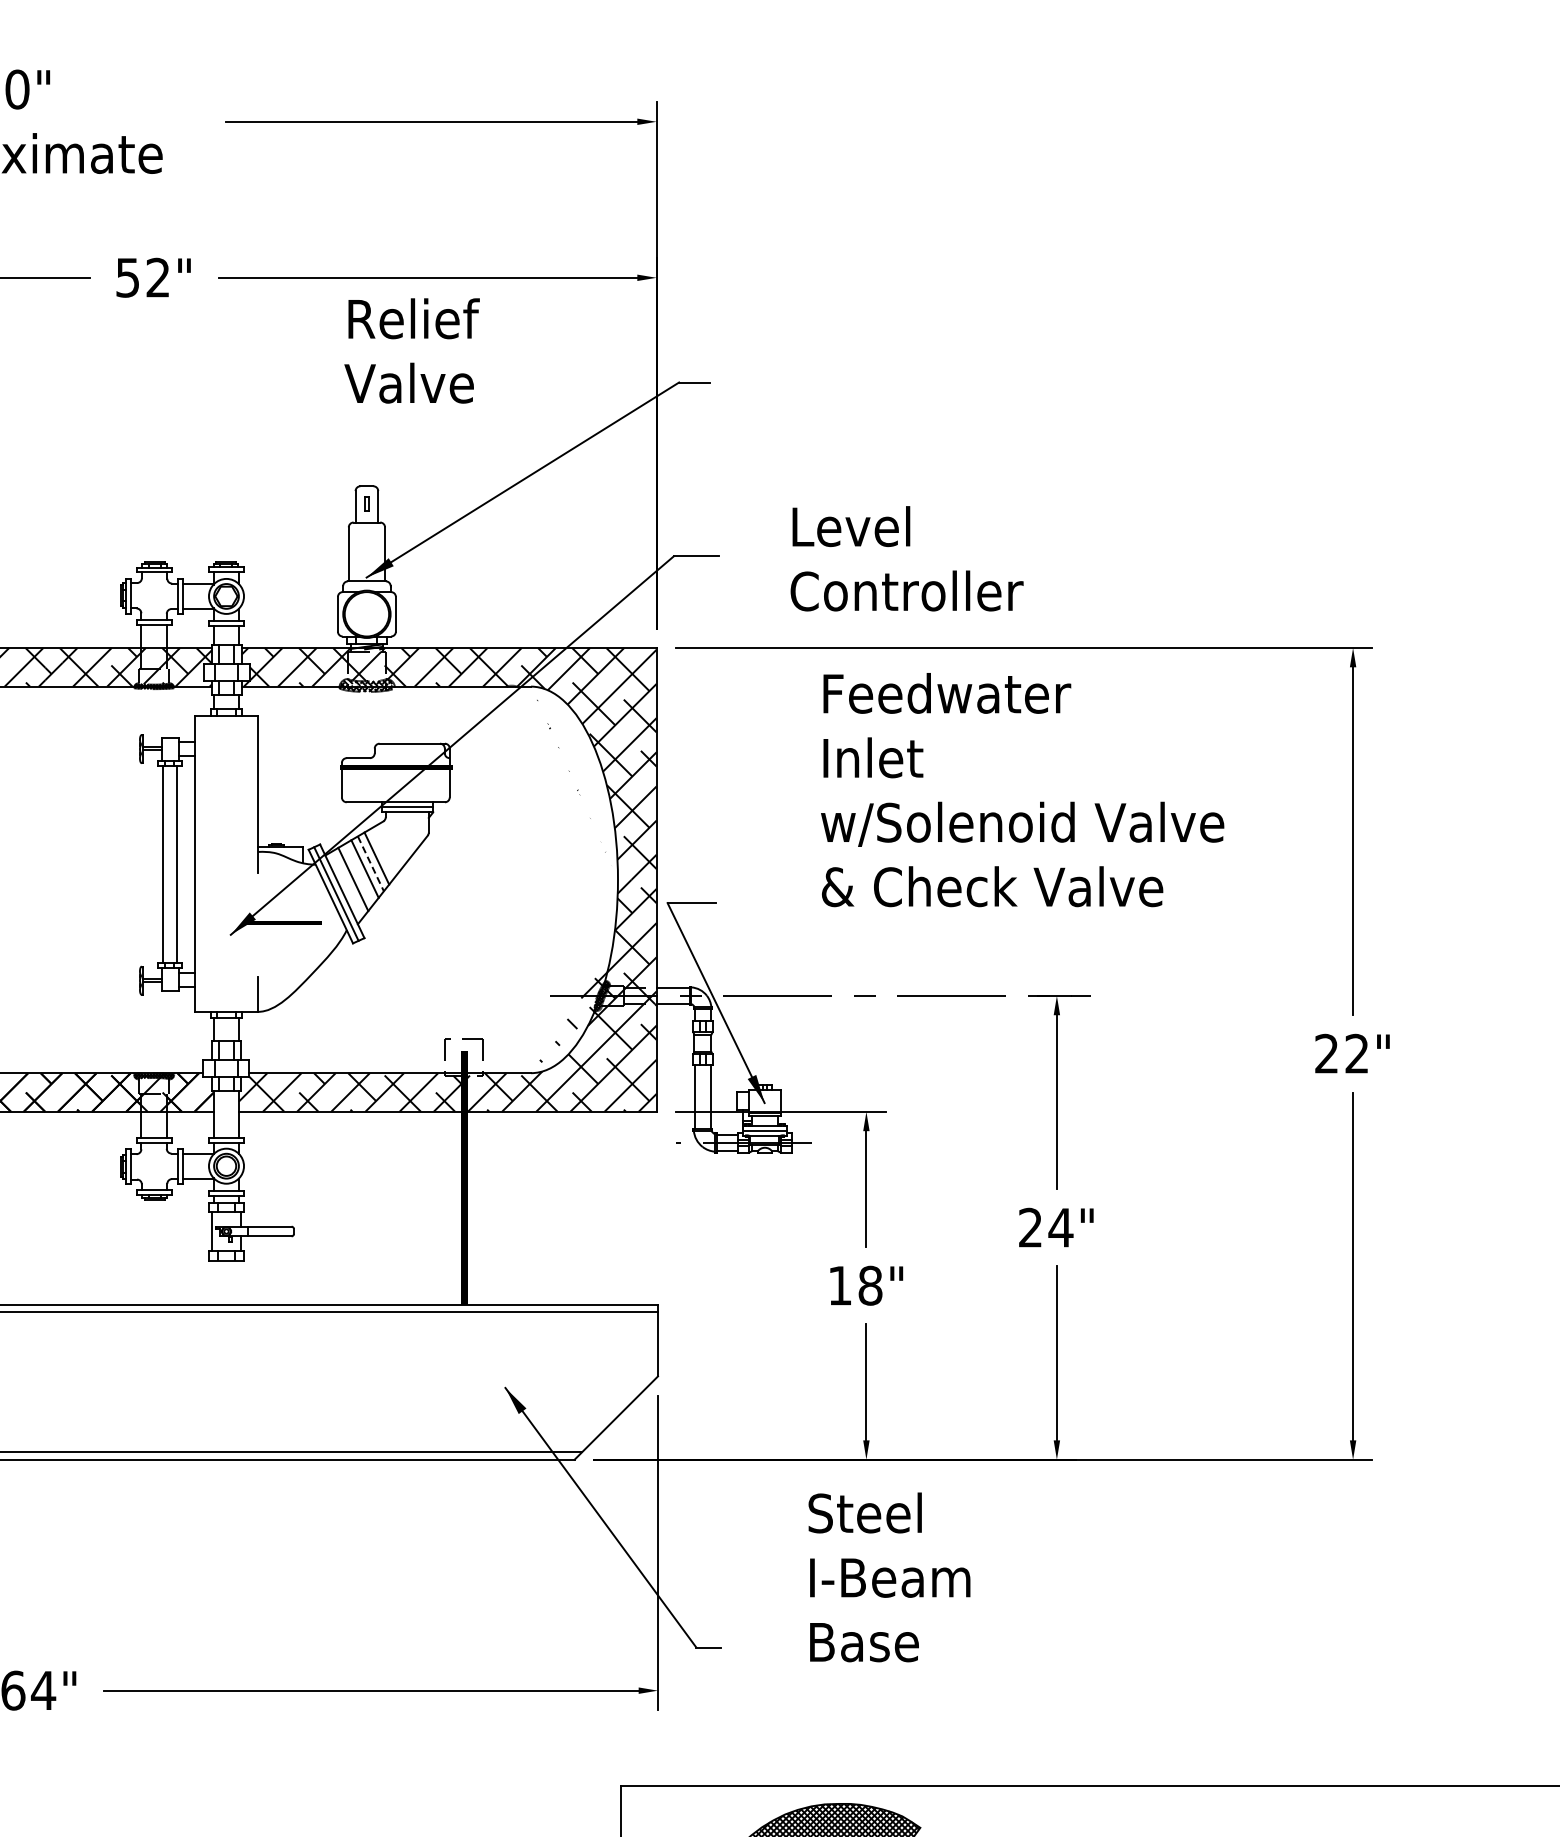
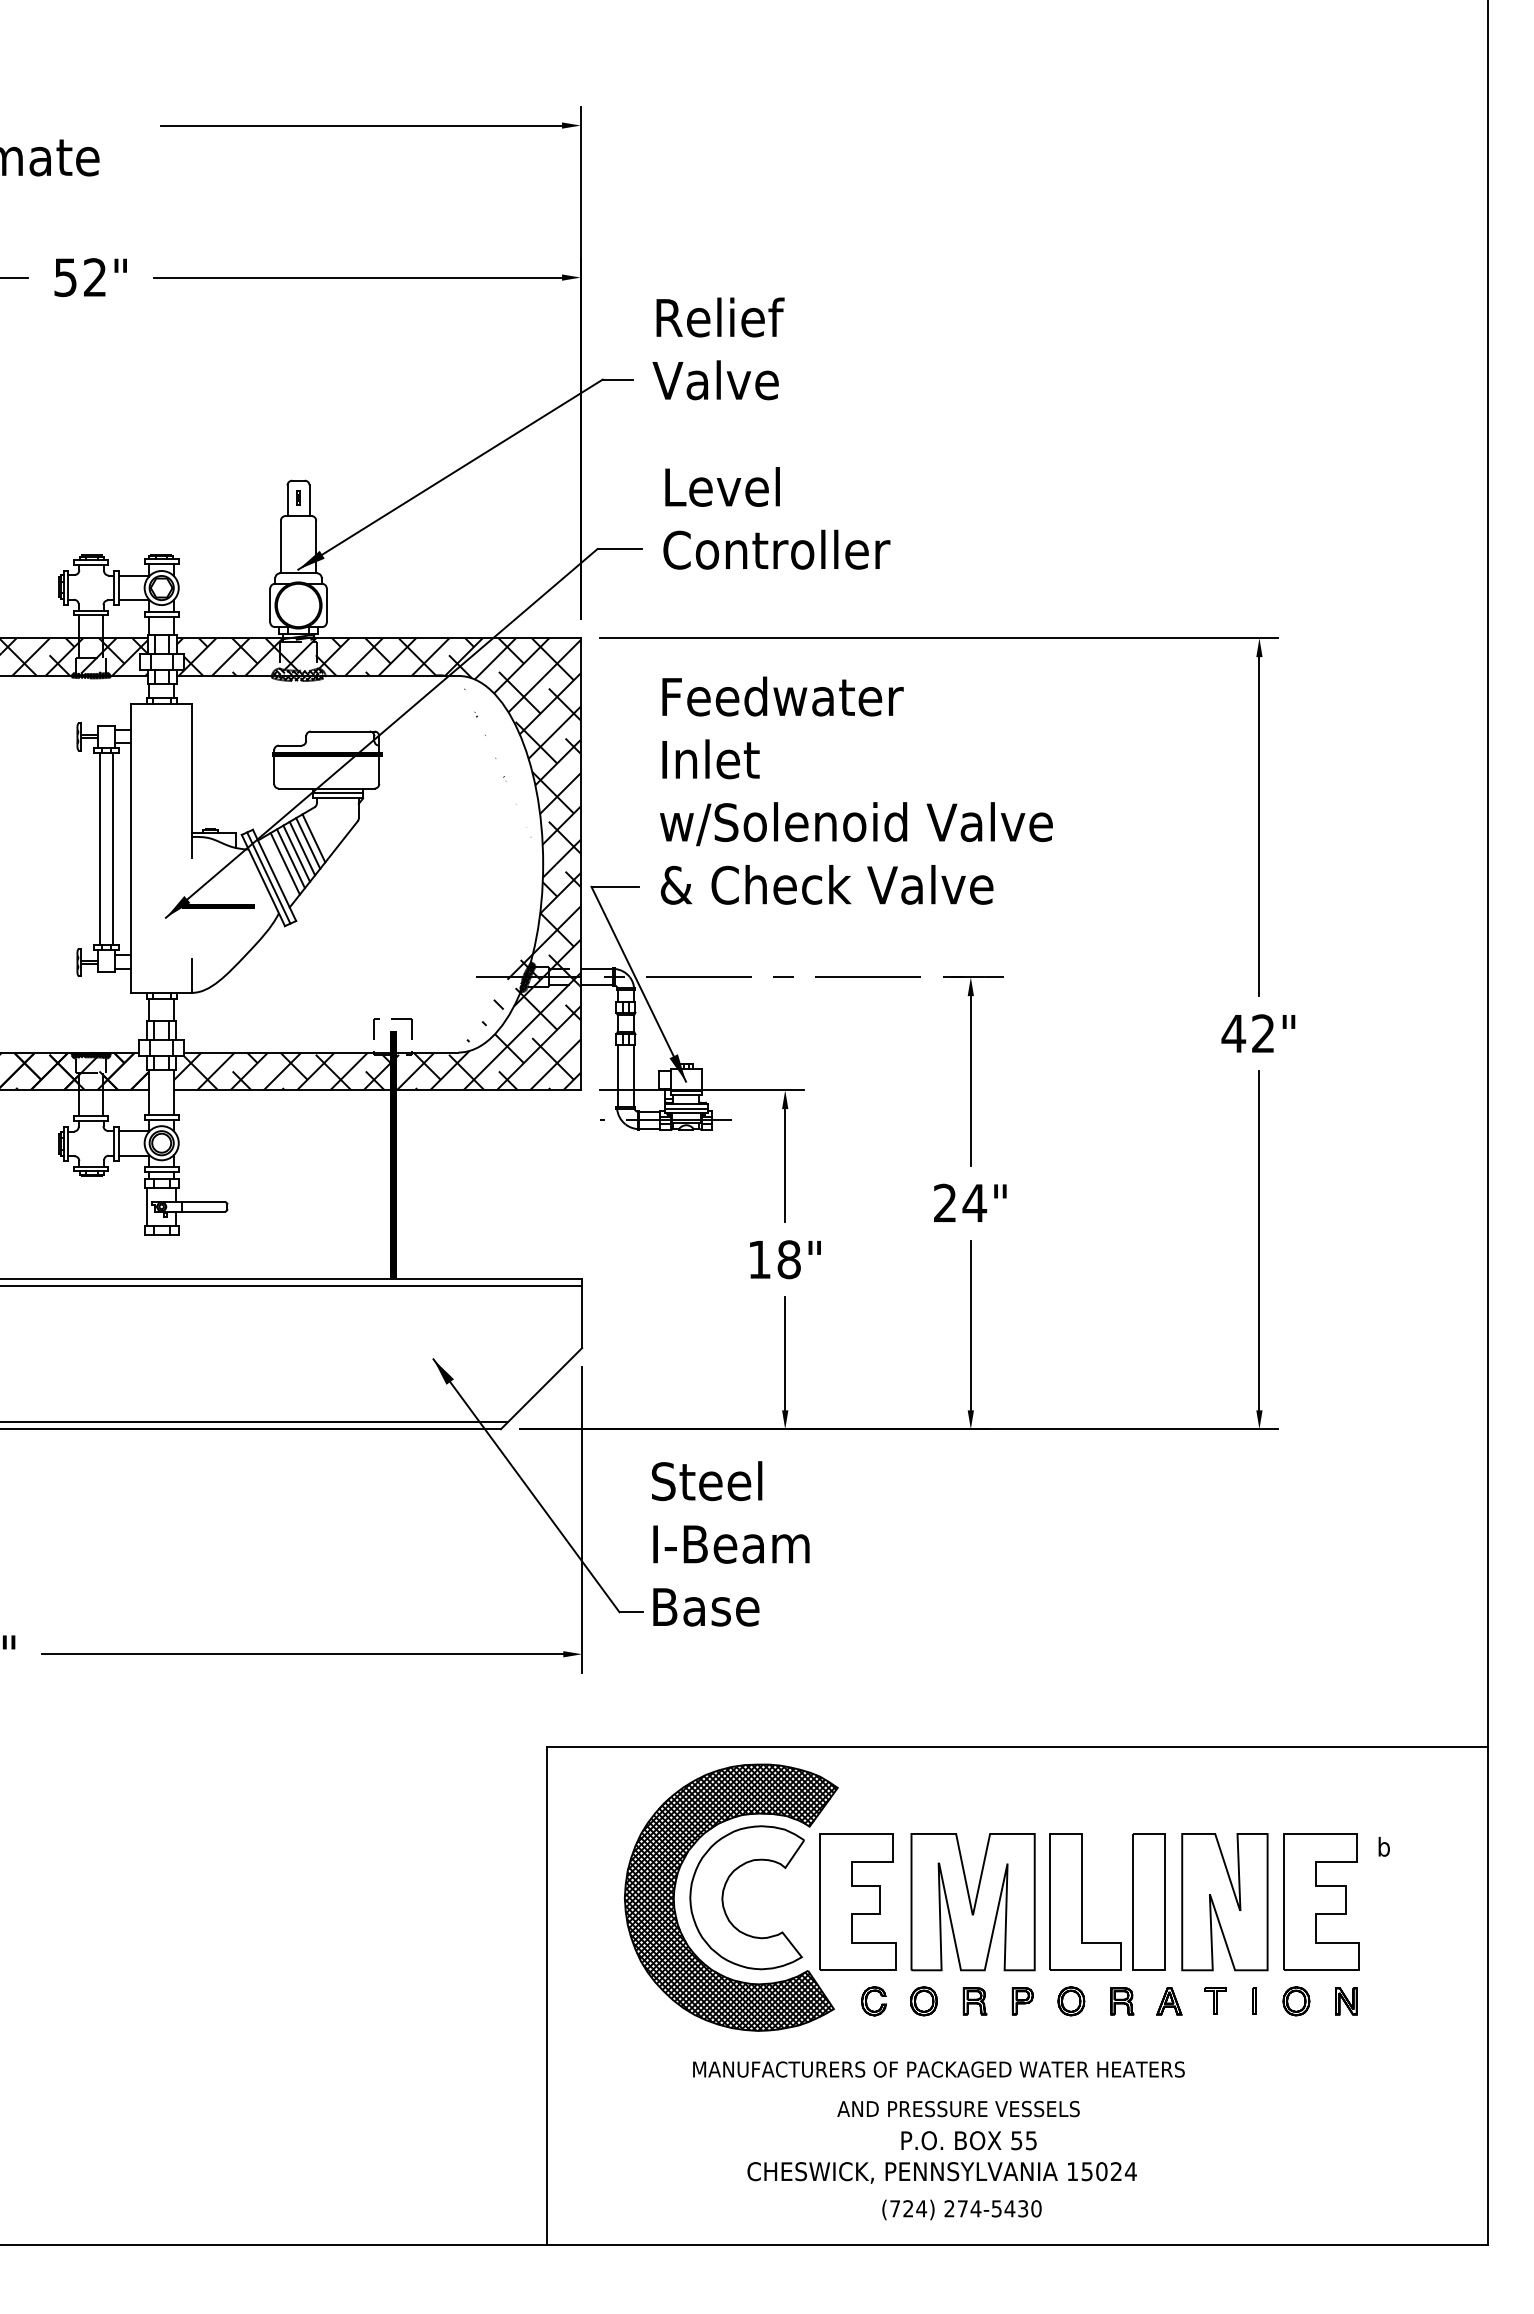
text: (412, 350) -> (718, 348), moved
text: (906, 558) -> (776, 518), moved
text: (1022, 789) -> (856, 790), moved
line: (382, 853) -> (313, 838), added
line: (370, 863) -> (302, 848), dashed -> solid
line: (358, 873) -> (290, 858), added
text: (1326, 1053) -> (1233, 1033), 22" -> 42"
text: (889, 1577) -> (730, 1543), moved

